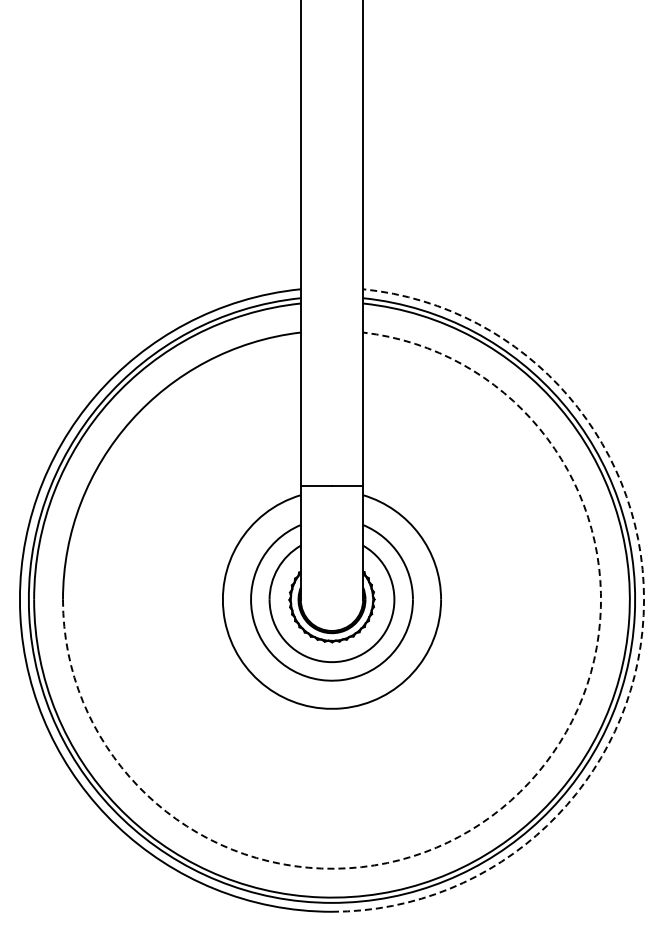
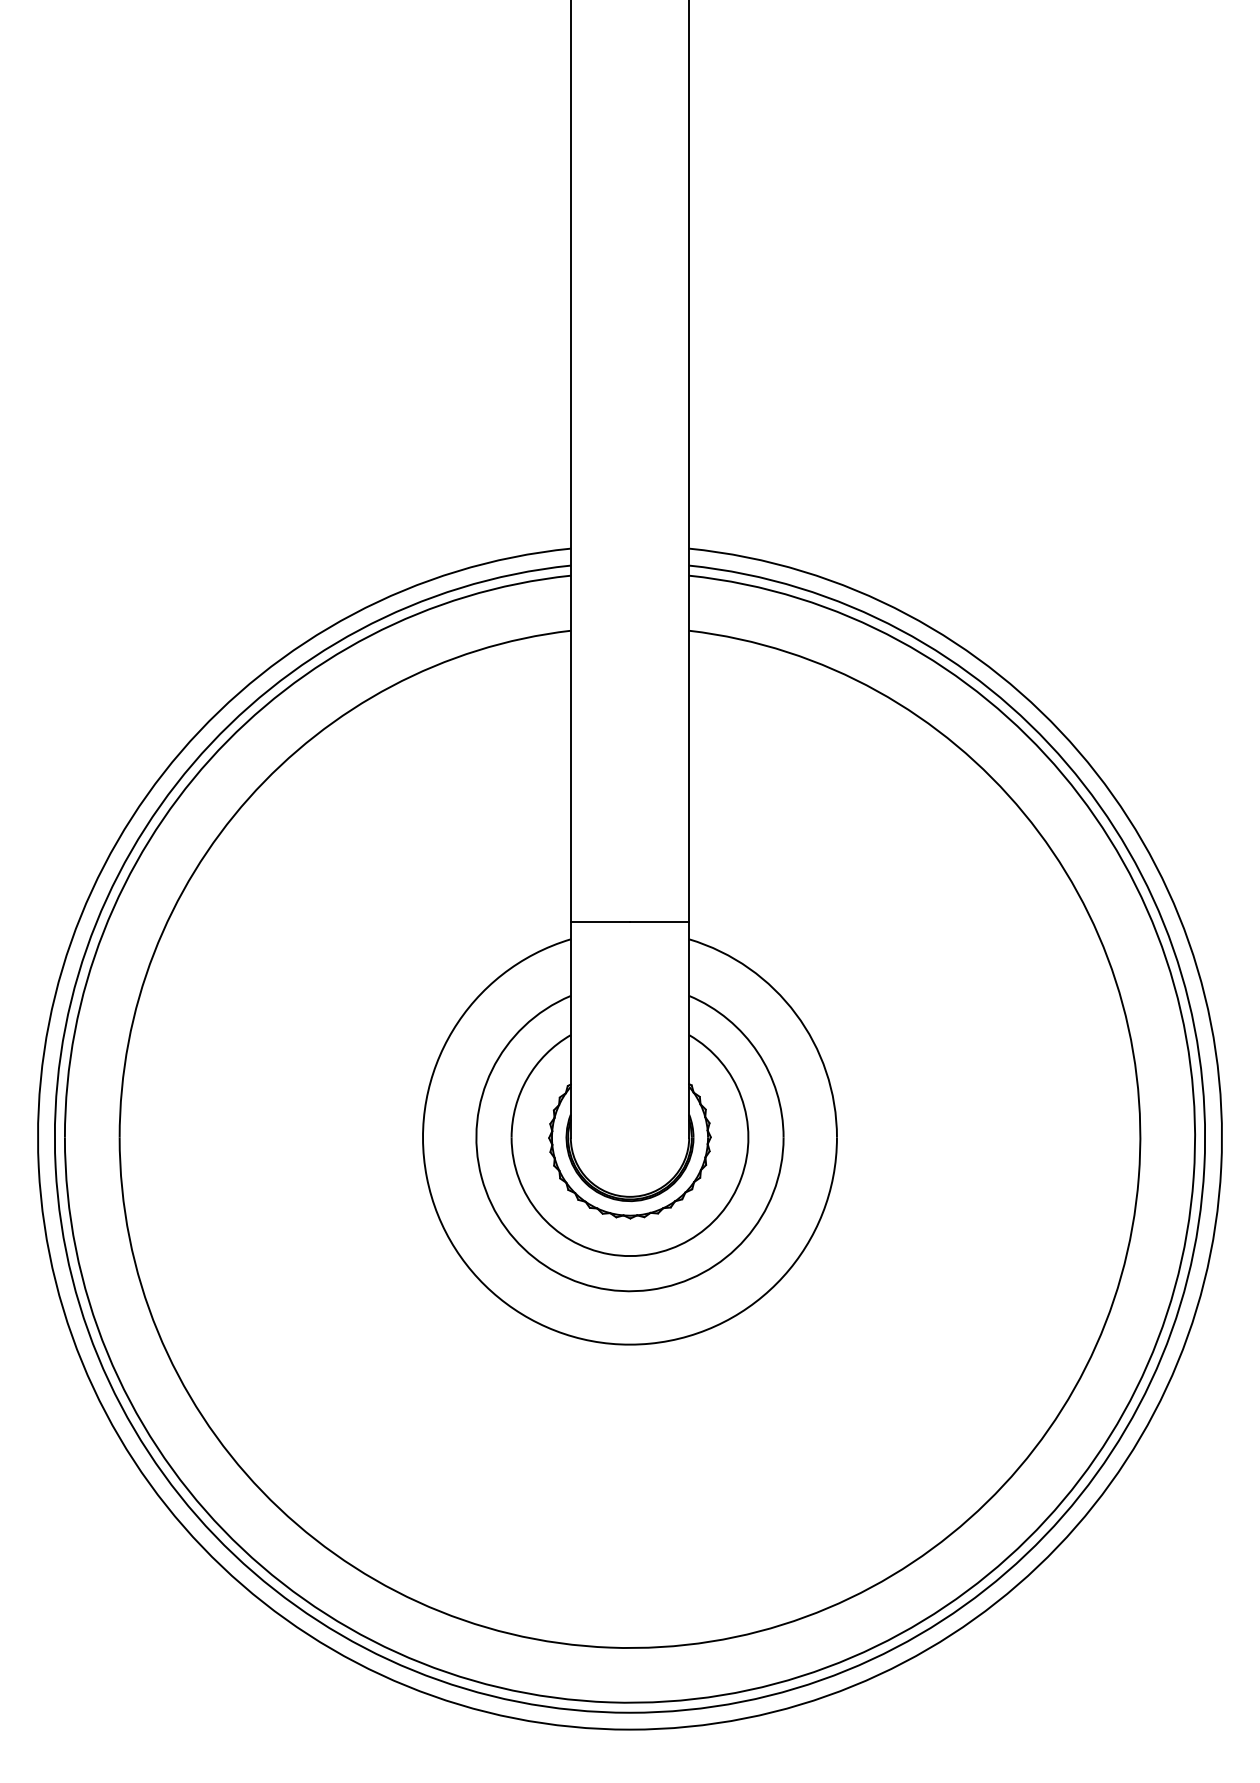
arc: (643, 615) -> (1220, 1167), dashed -> solid
arc: (510, 800) -> (968, 1518), dashed -> solid

